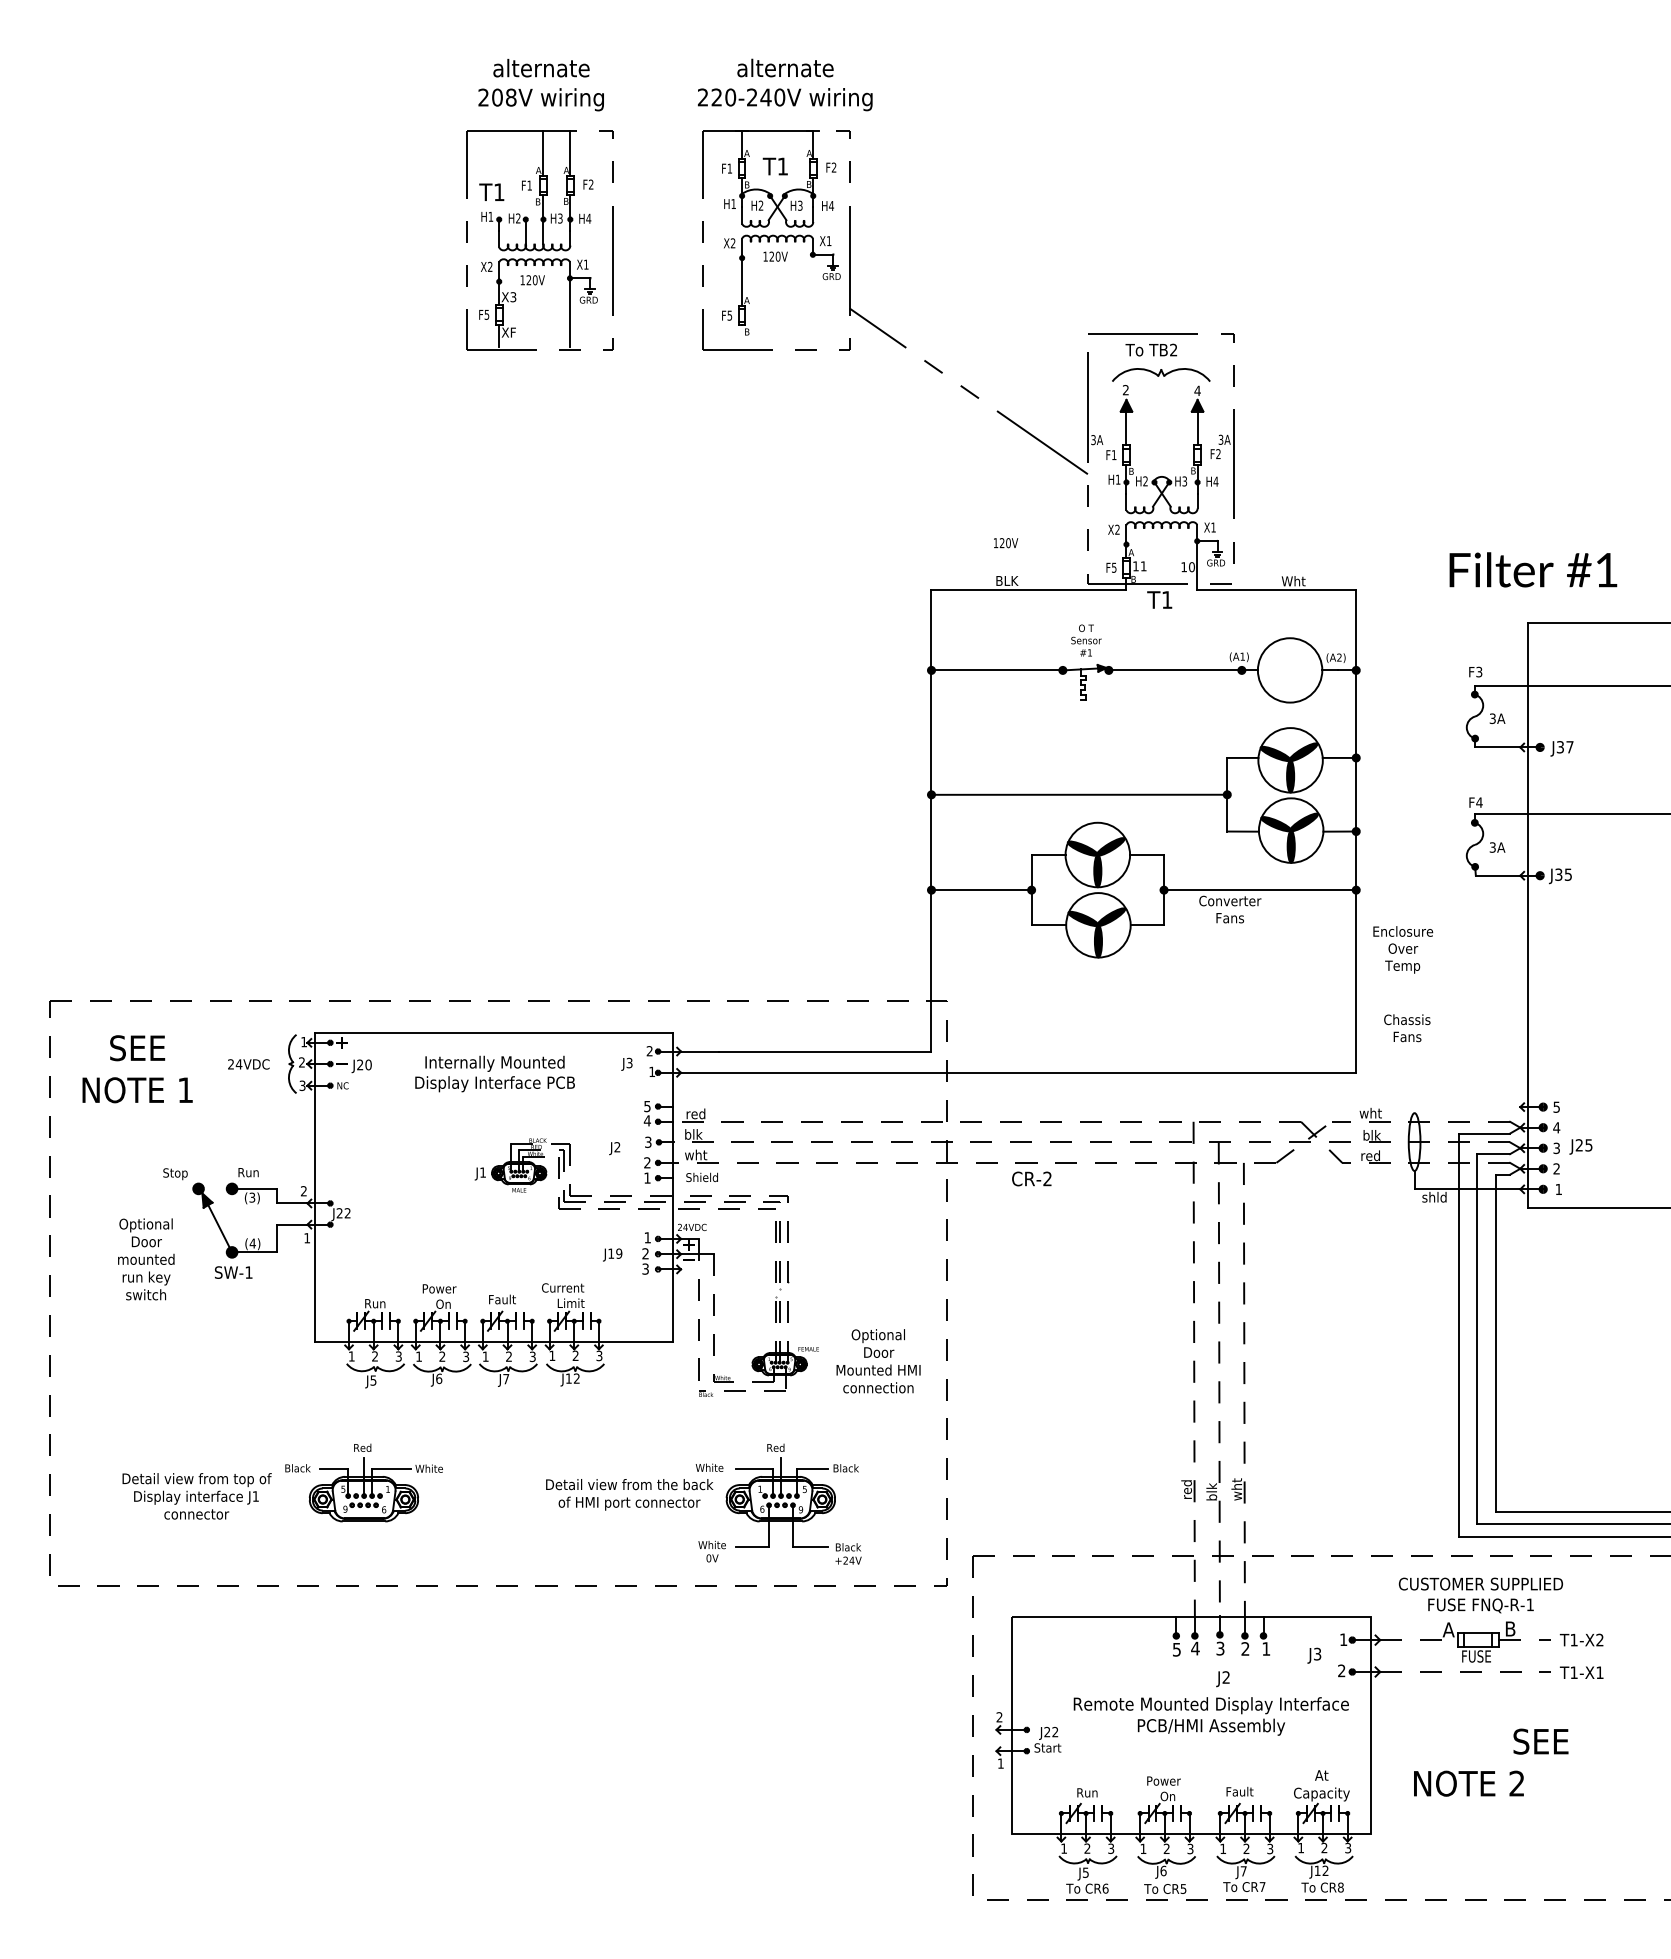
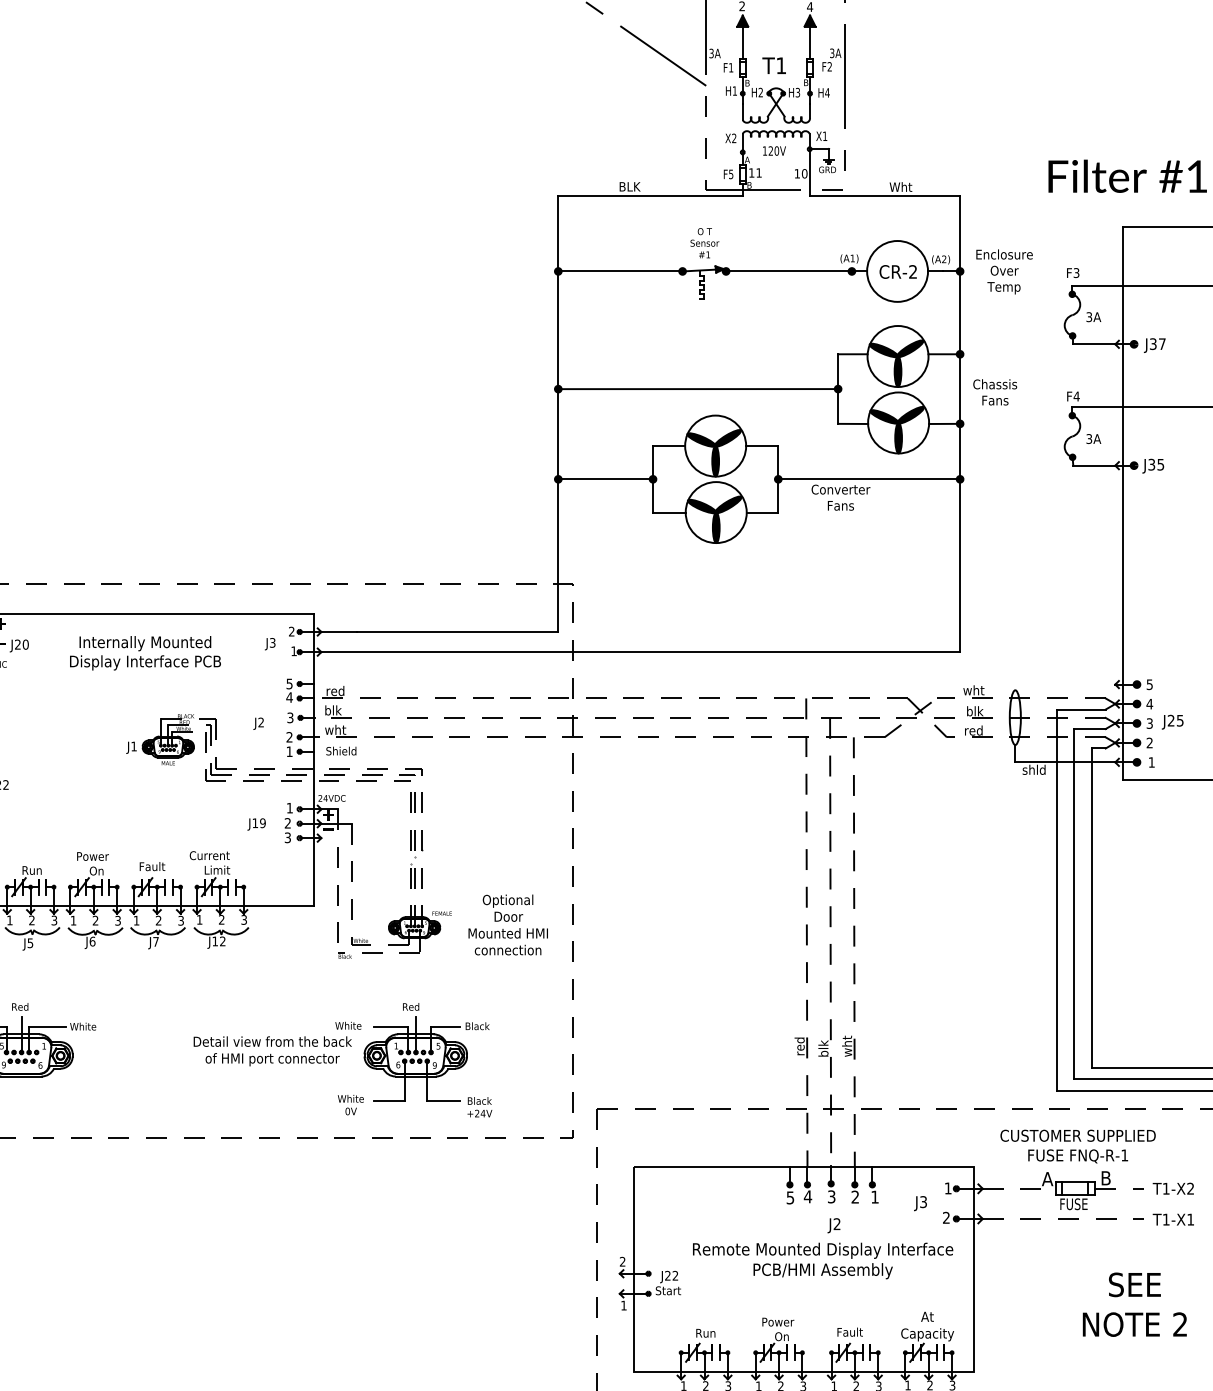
text: (1006, 543) -> (774, 151), moved
text: (1159, 599) -> (774, 65), moved
text: (1403, 949) -> (1004, 271), moved
text: (1407, 1028) -> (995, 392), moved
text: (1031, 1178) -> (897, 271), moved
text: (1468, 1783) -> (1134, 1324), moved

